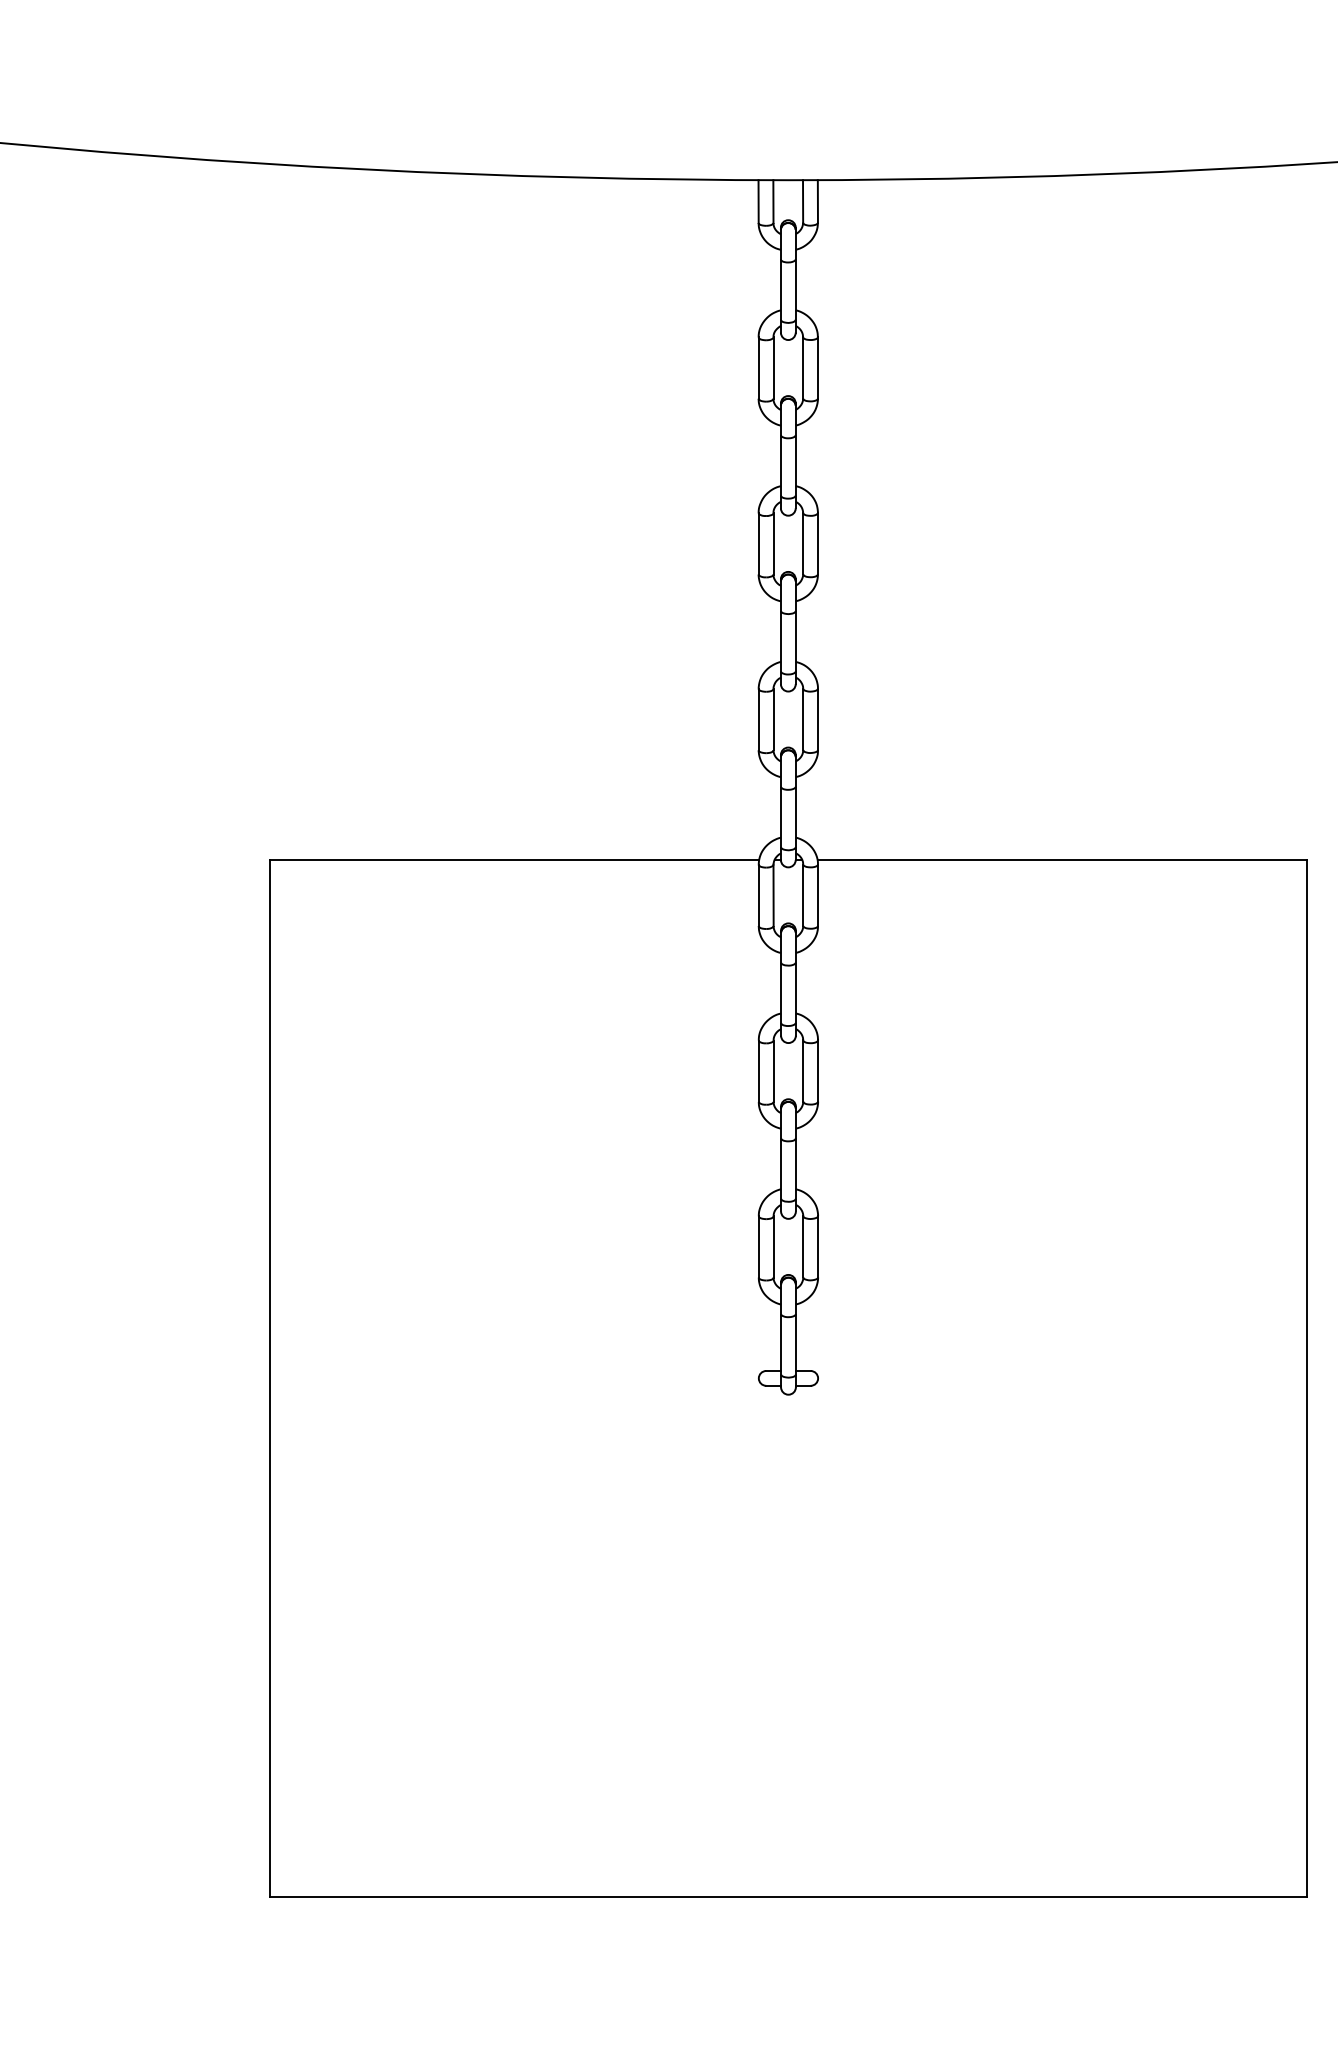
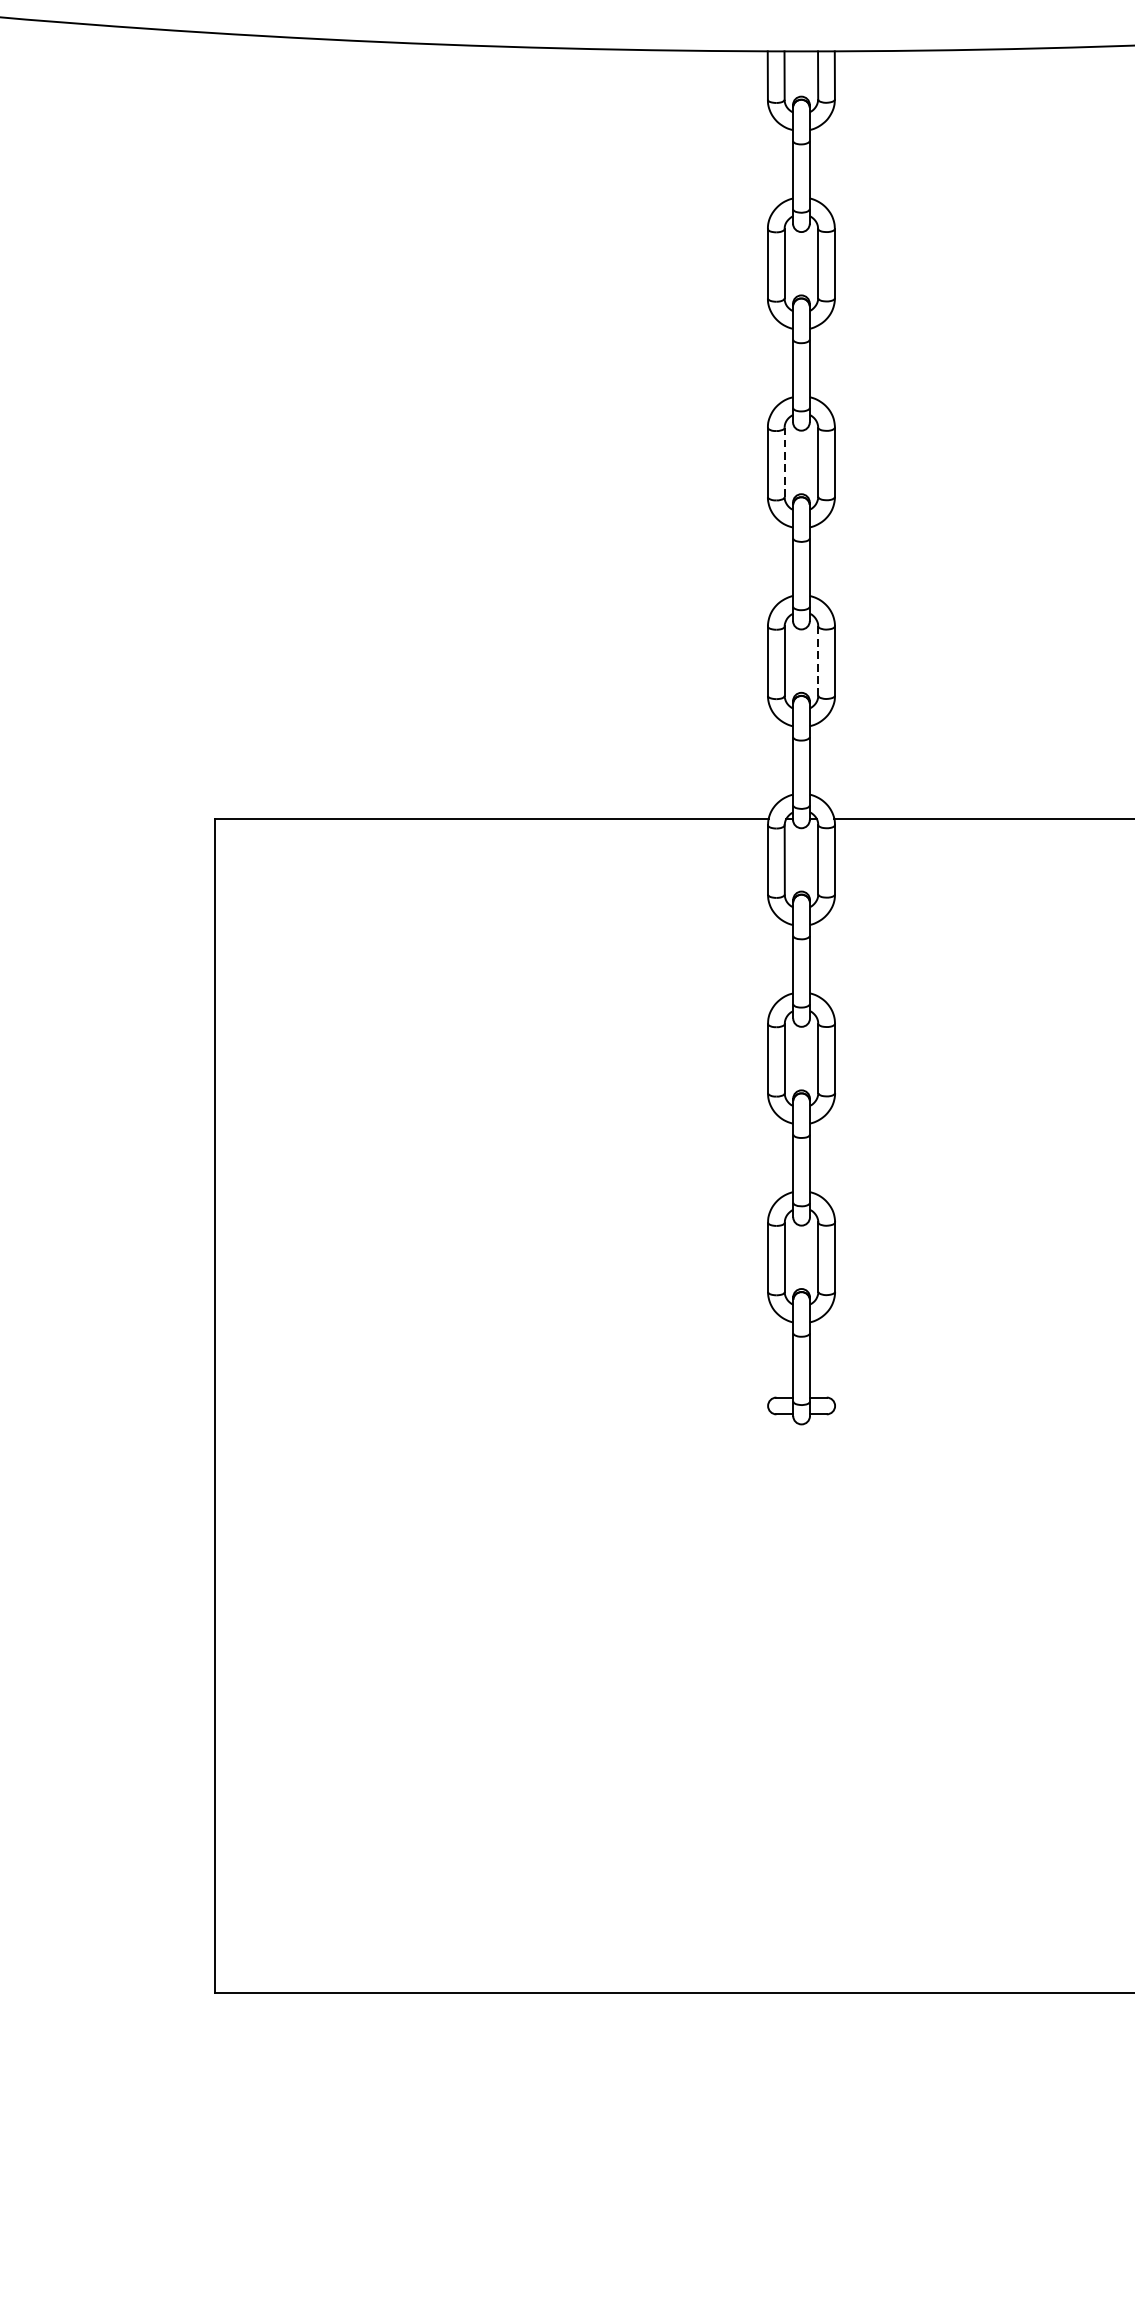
line: (773, 543) -> (784, 462), solid -> dashed
line: (803, 719) -> (818, 661), solid -> dashed

